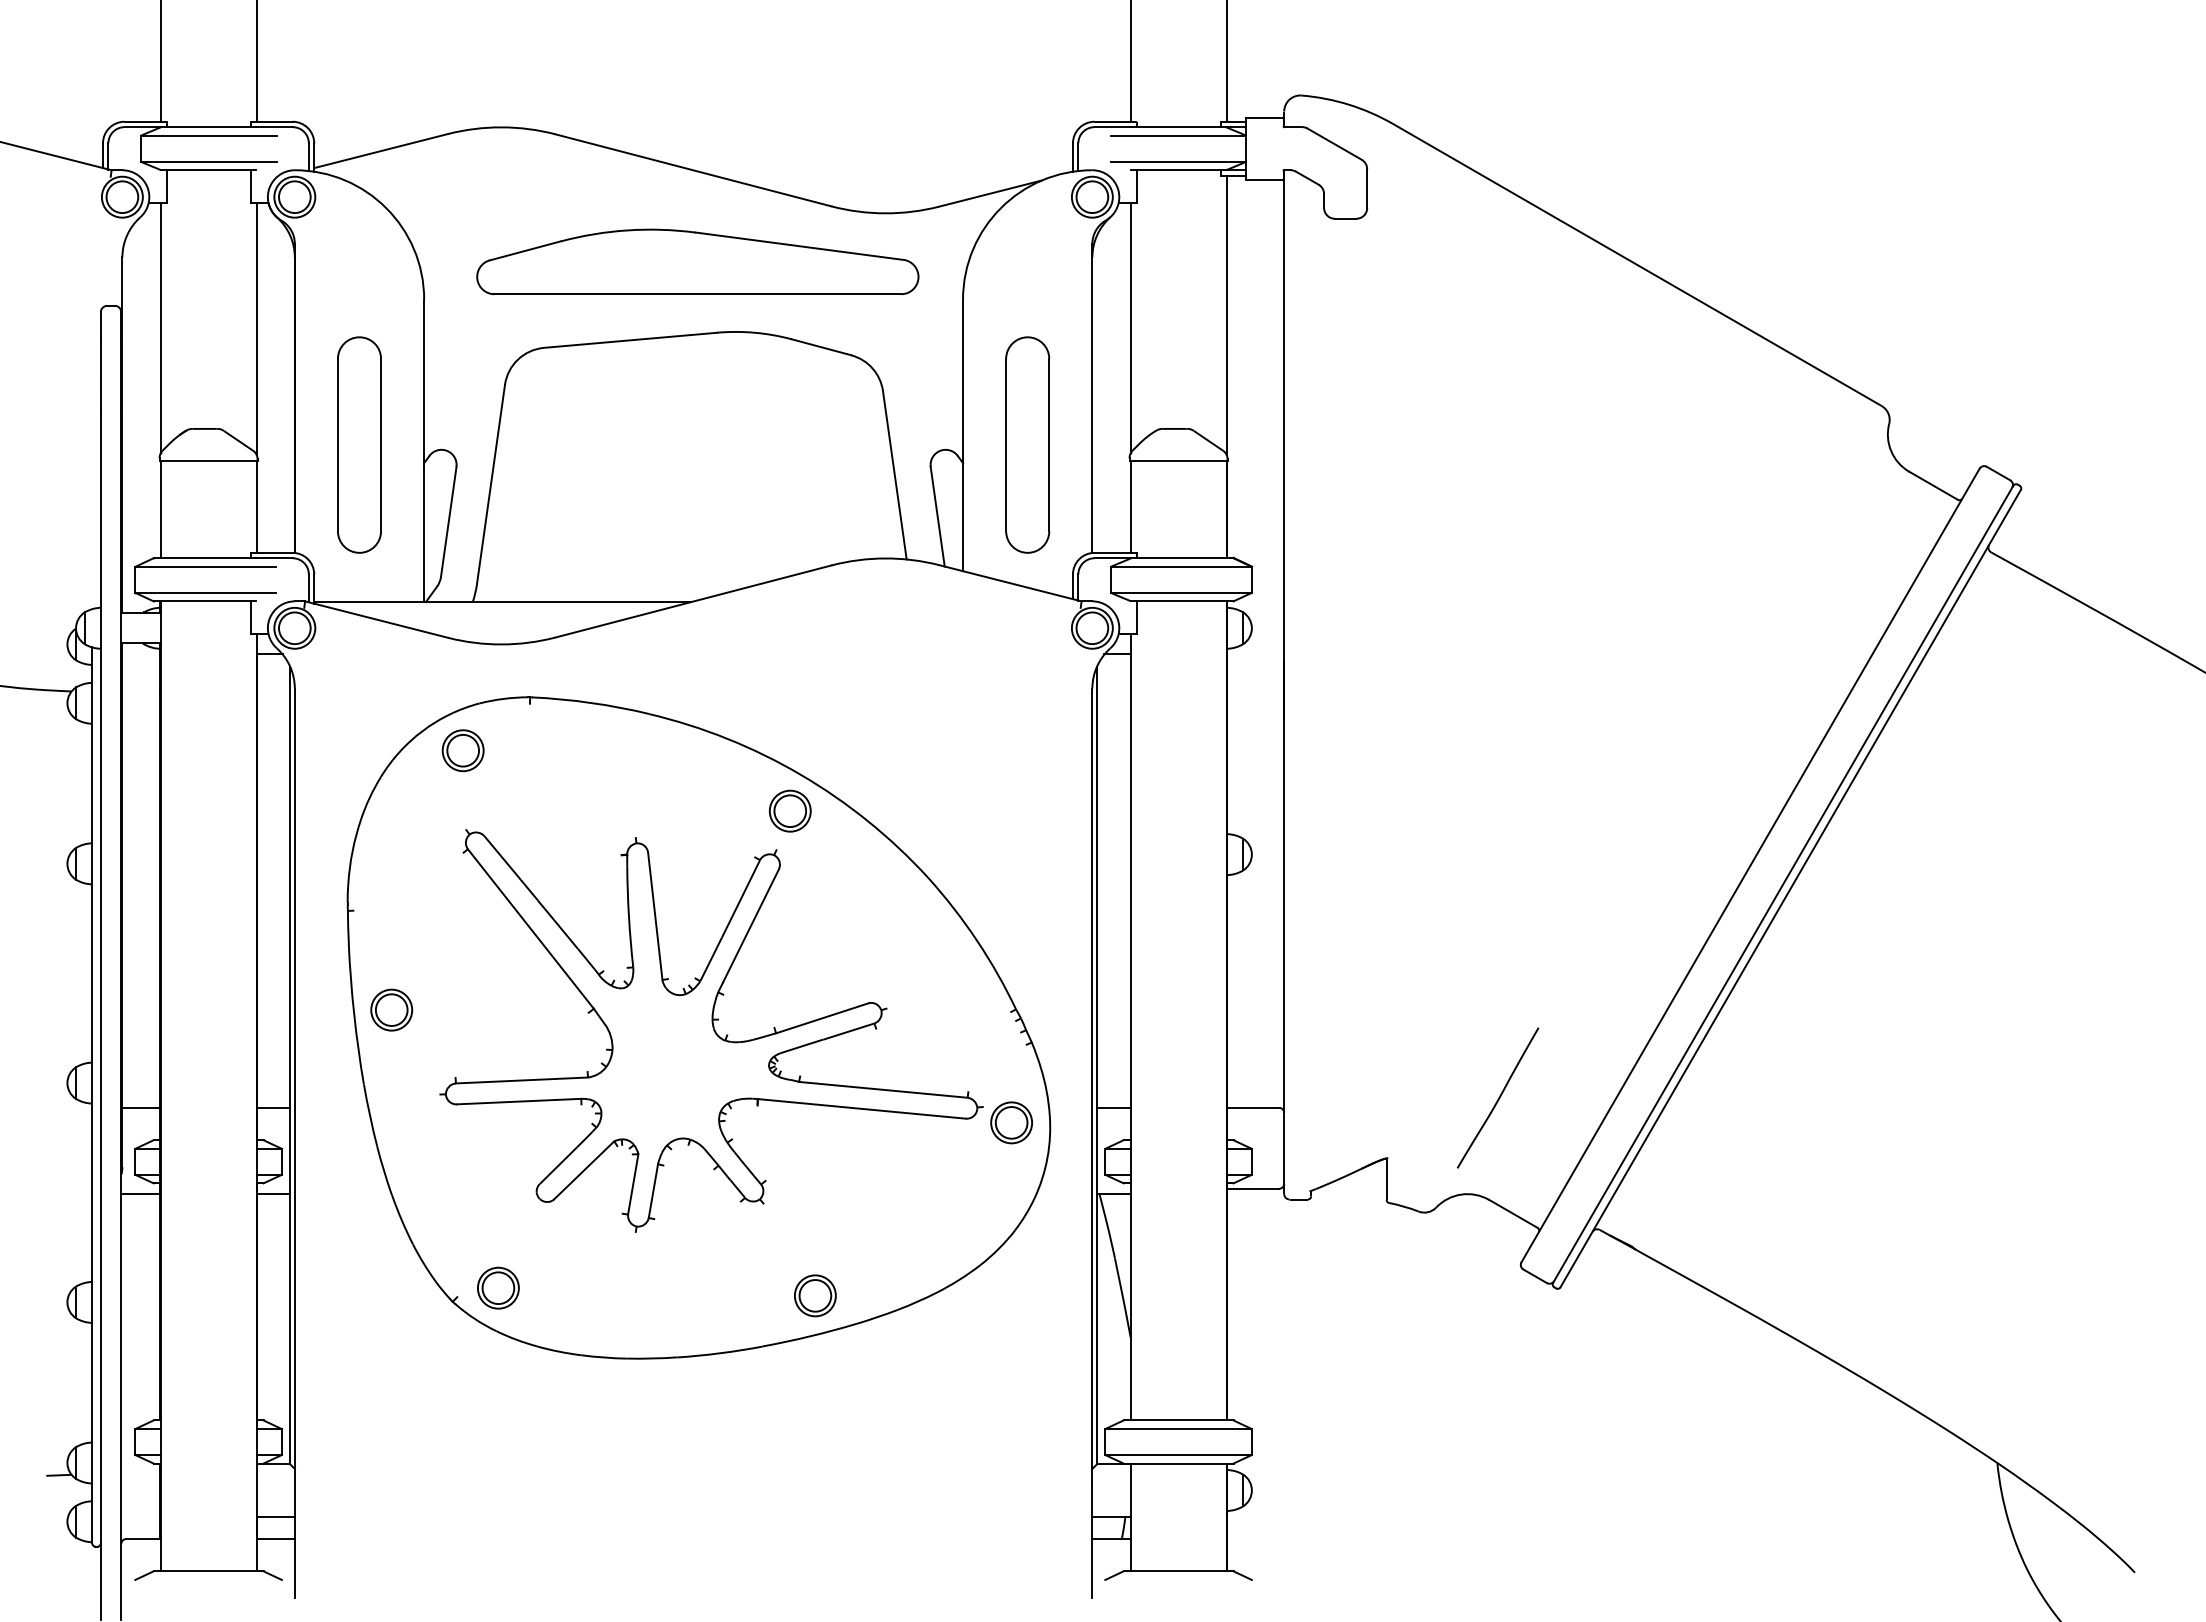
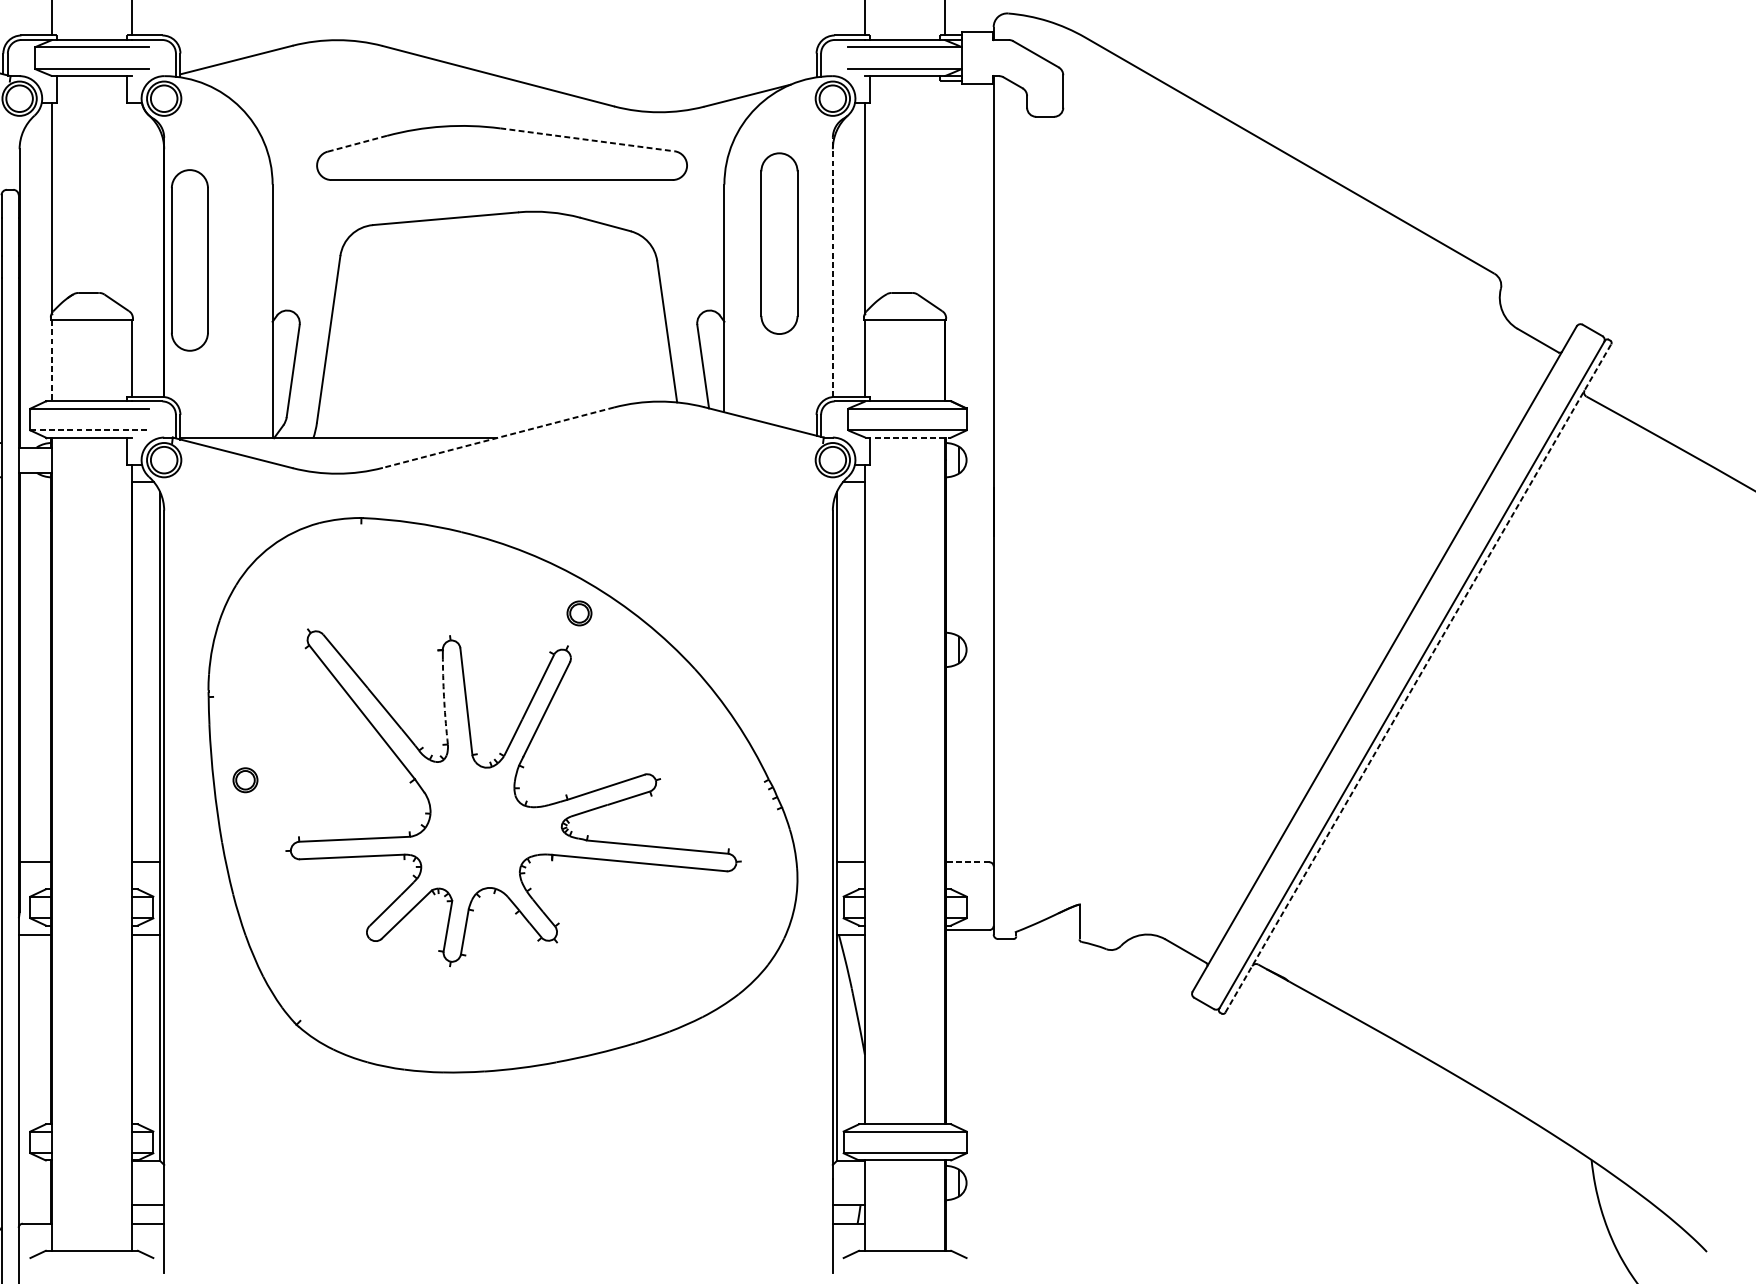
line: (799, 246) -> (587, 140), solid -> dashed
line: (525, 250) -> (357, 143), solid -> dashed
line: (1226, 314) -> (945, 197), removed
line: (256, 328) -> (132, 208), removed
line: (1092, 398) -> (832, 267), solid -> dashed
part: (359, 444) -> (189, 259), moved
part: (1027, 444) -> (779, 243), moved
line: (160, 510) -> (51, 361), solid -> dashed
line: (206, 592) -> (90, 430), solid -> dashed
line: (693, 601) -> (498, 437), solid -> dashed
line: (1182, 601) -> (908, 437), solid -> dashed
part: (462, 750) -> (304, 562), removed
part: (789, 810) -> (578, 612), size x0.7
line: (1790, 888) -> (1418, 678), solid -> dashed
arc: (628, 916) -> (443, 701), solid -> dashed
part: (391, 1009) -> (245, 779), size x0.7
part: (1498, 1097) -> (1173, 853), removed
line: (1252, 1107) -> (967, 861), solid -> dashed
part: (1011, 1122) -> (765, 874), removed
part: (498, 1287) -> (334, 1012), removed
part: (815, 1295) -> (600, 1019), removed

